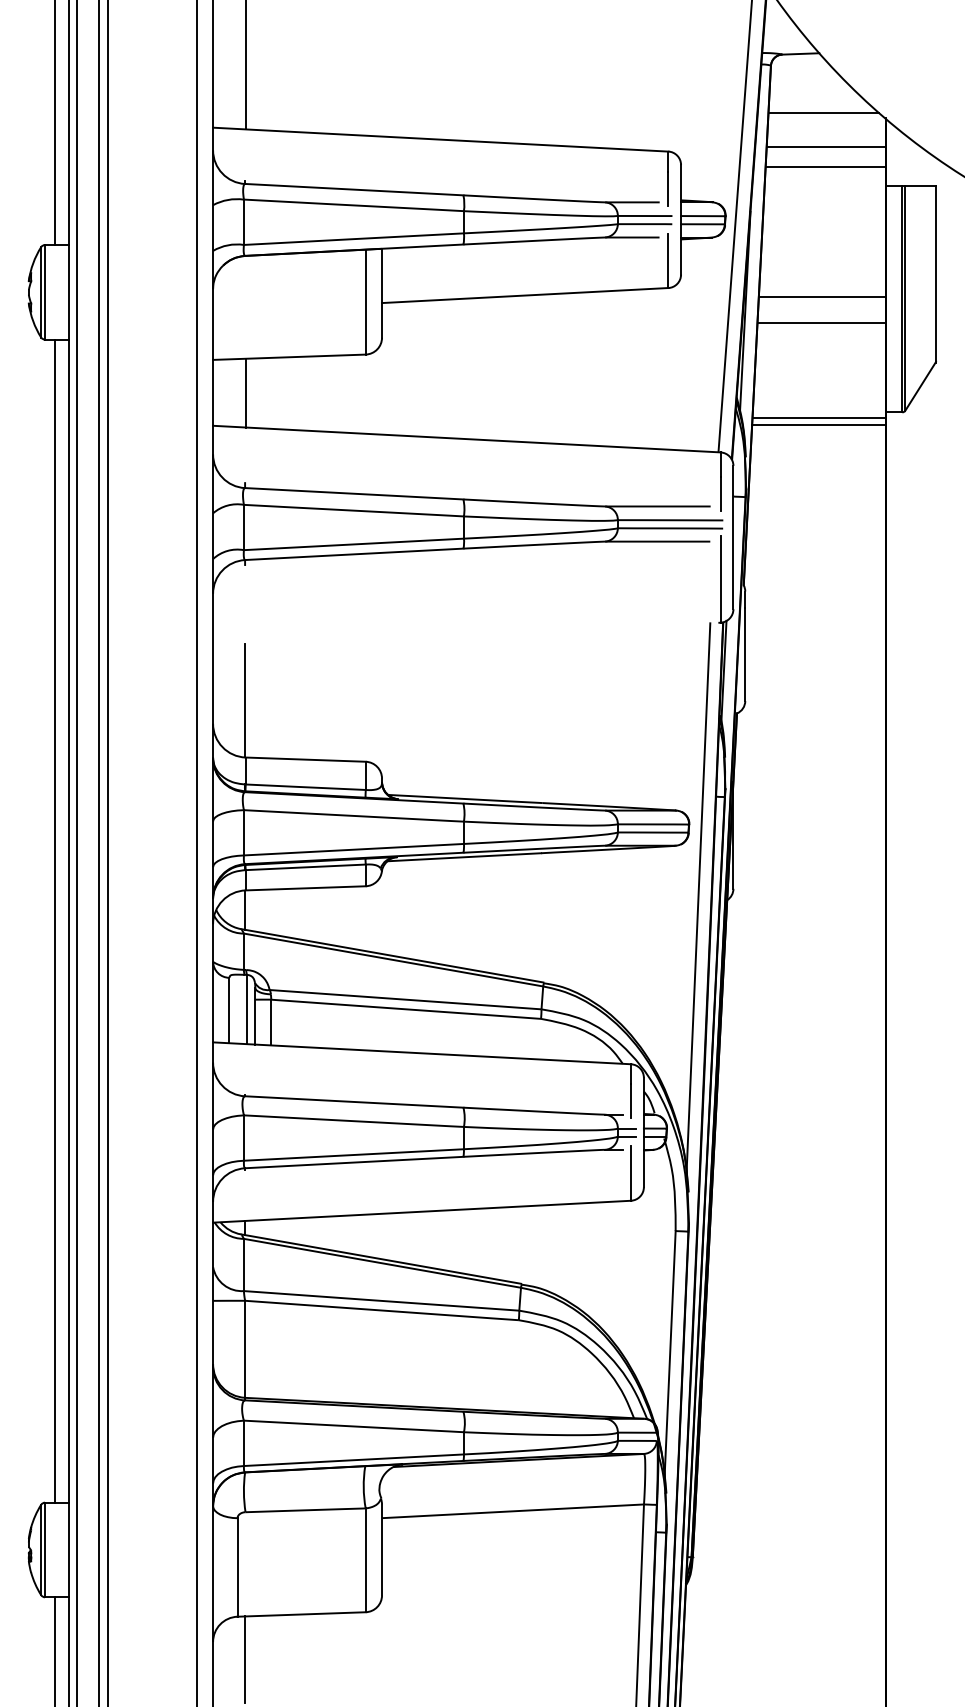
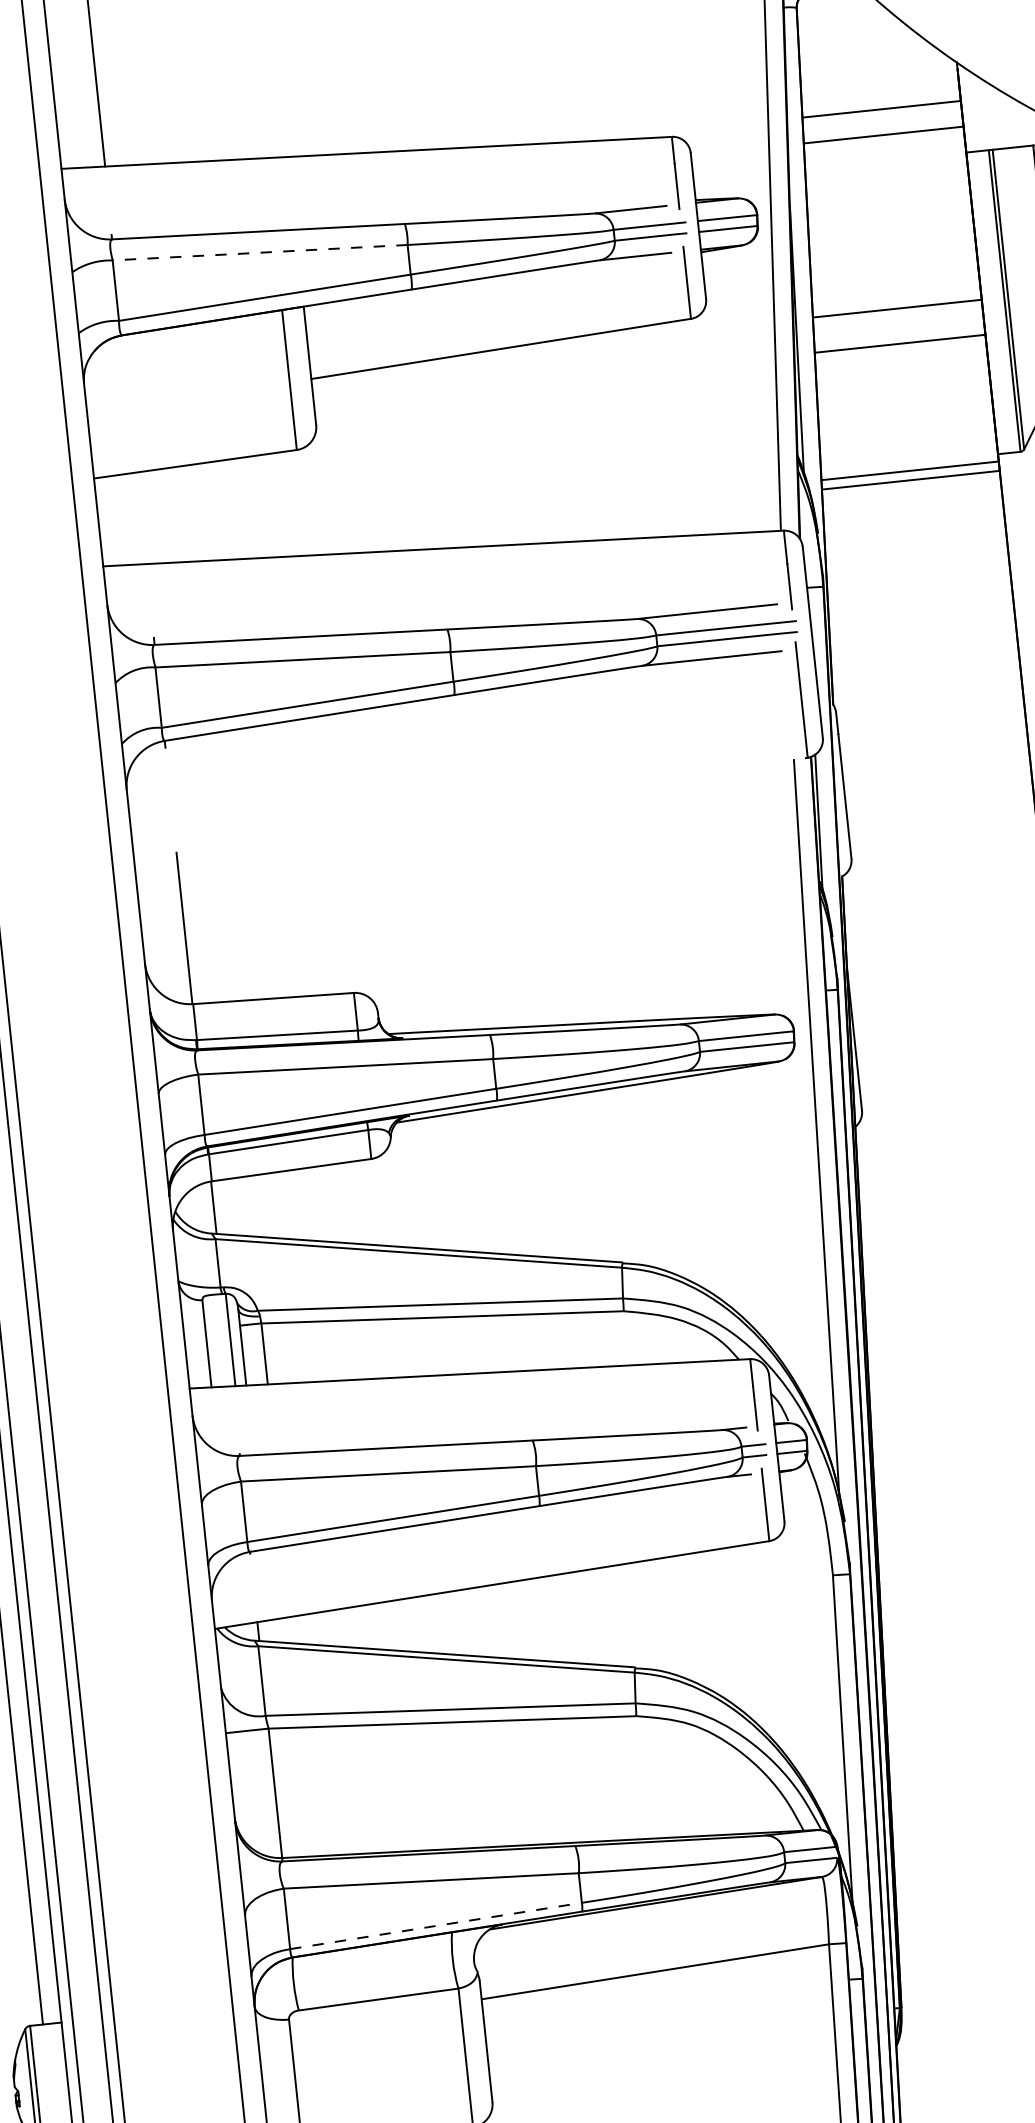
line: (823, 112) -> (873, 63), removed
line: (353, 205) -> (259, 252), solid -> dashed
line: (245, 392) -> (141, 517), removed
line: (353, 1460) -> (435, 1926), solid -> dashed

